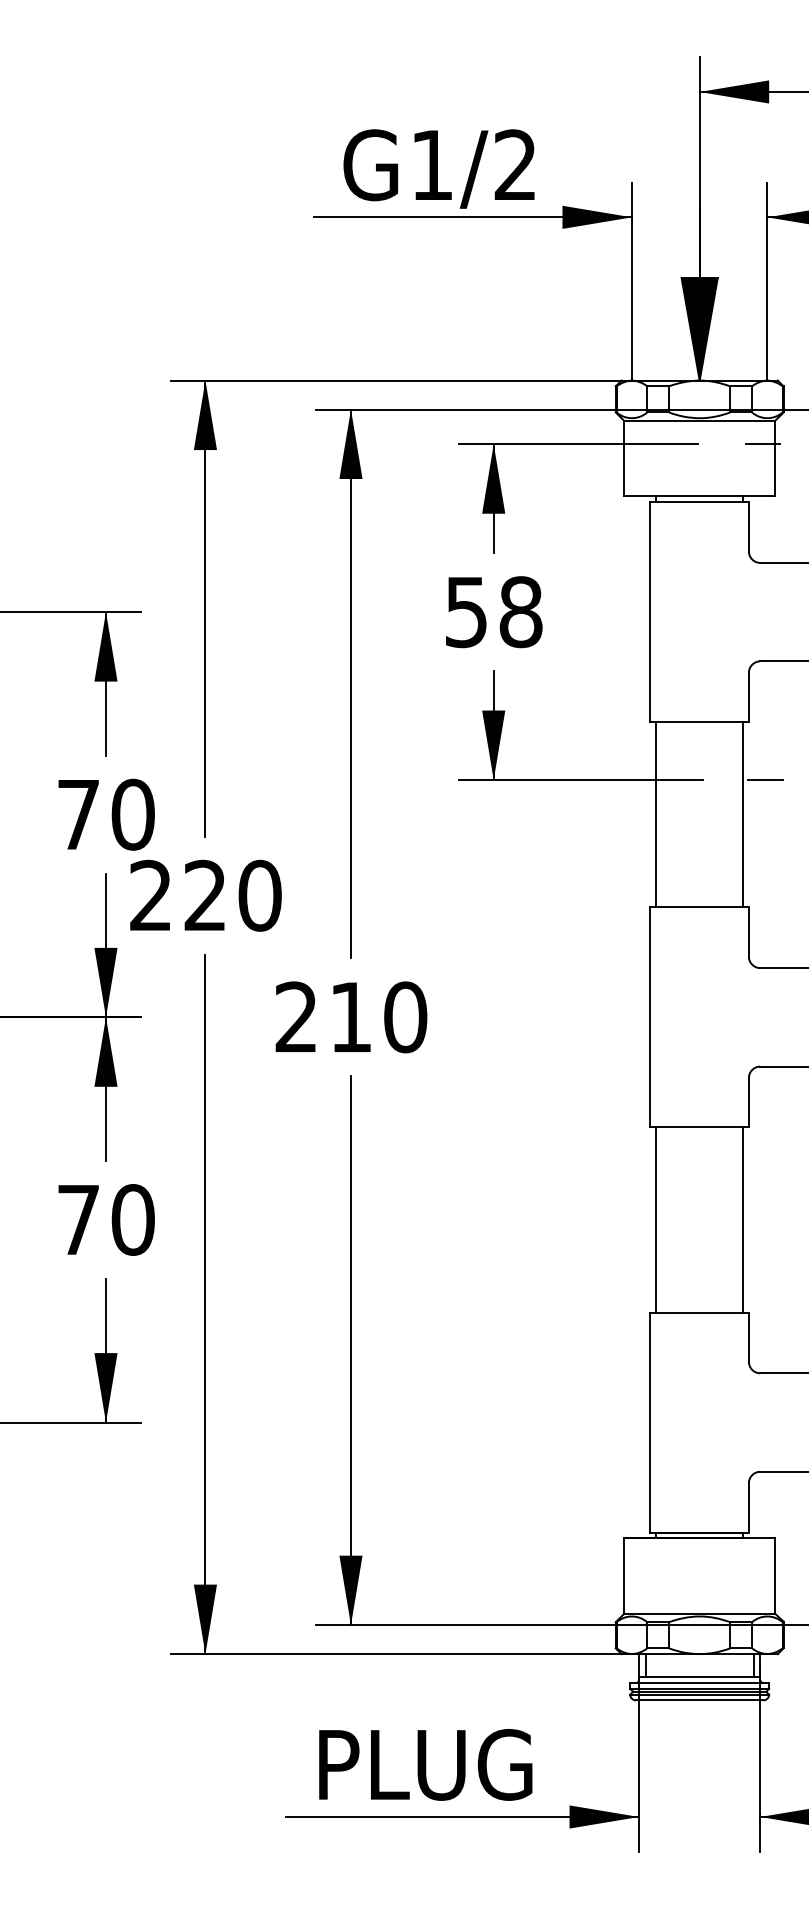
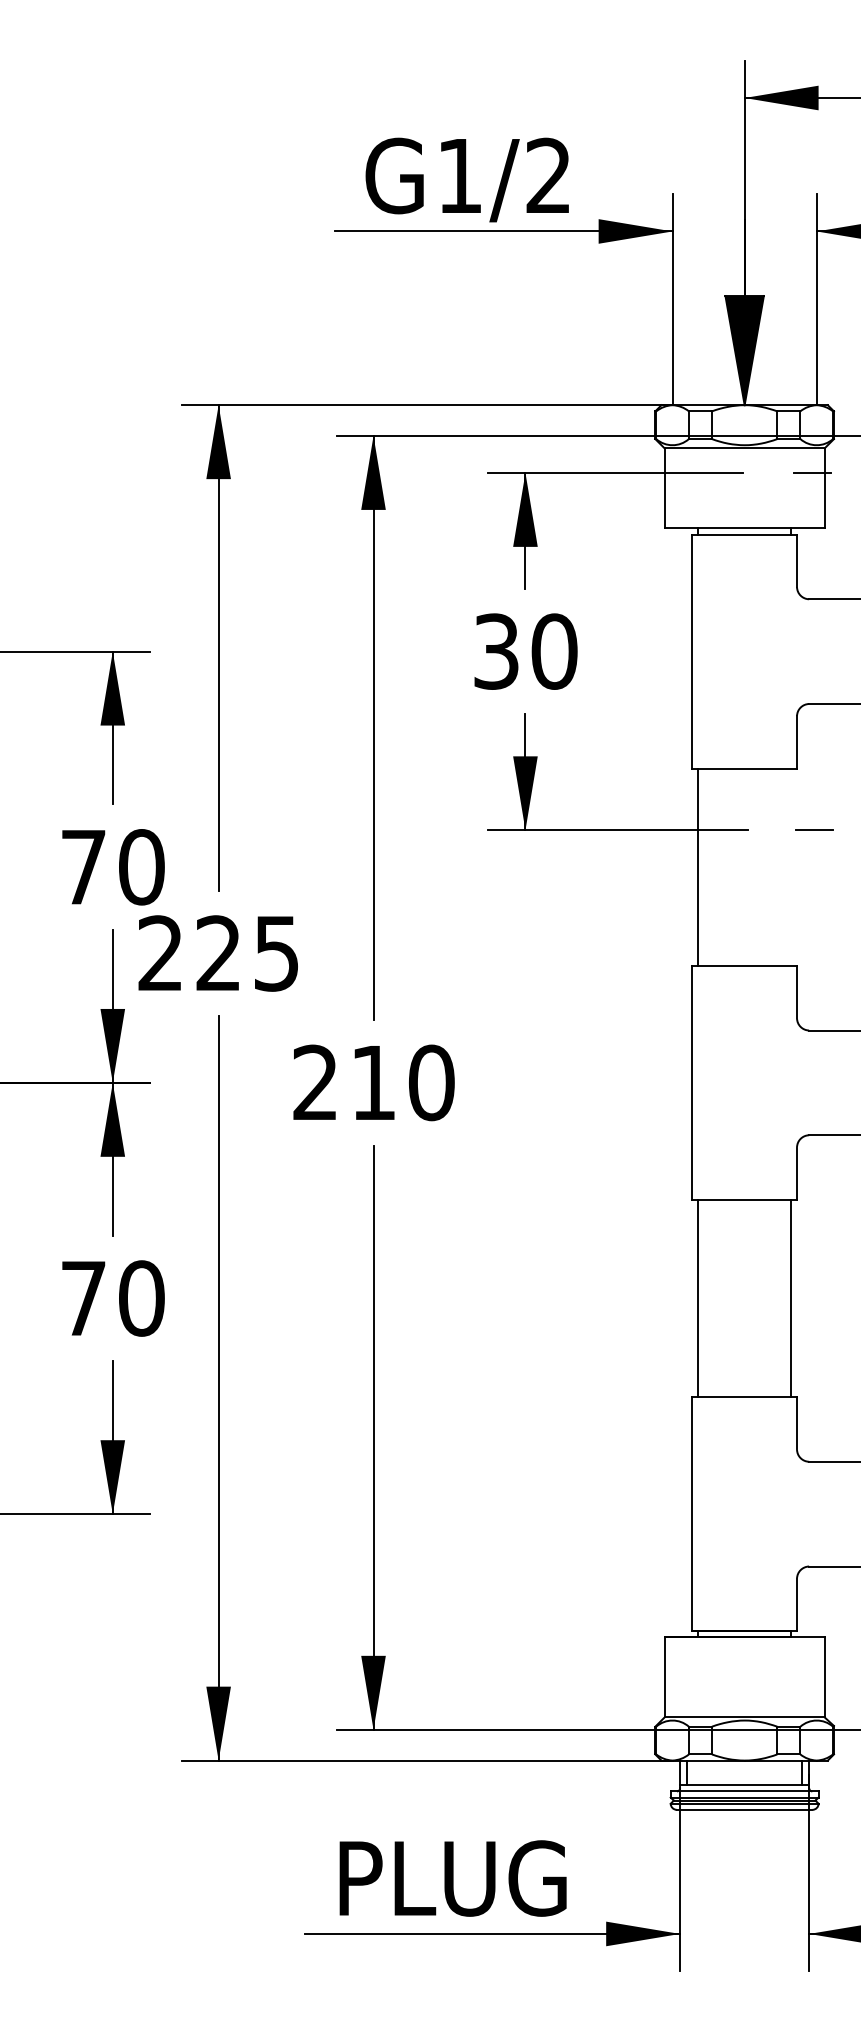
text: (494, 611) -> (526, 650), 58 -> 30
line: (743, 814) -> (791, 866), removed
text: (259, 895) -> (276, 953), 220 -> 225

